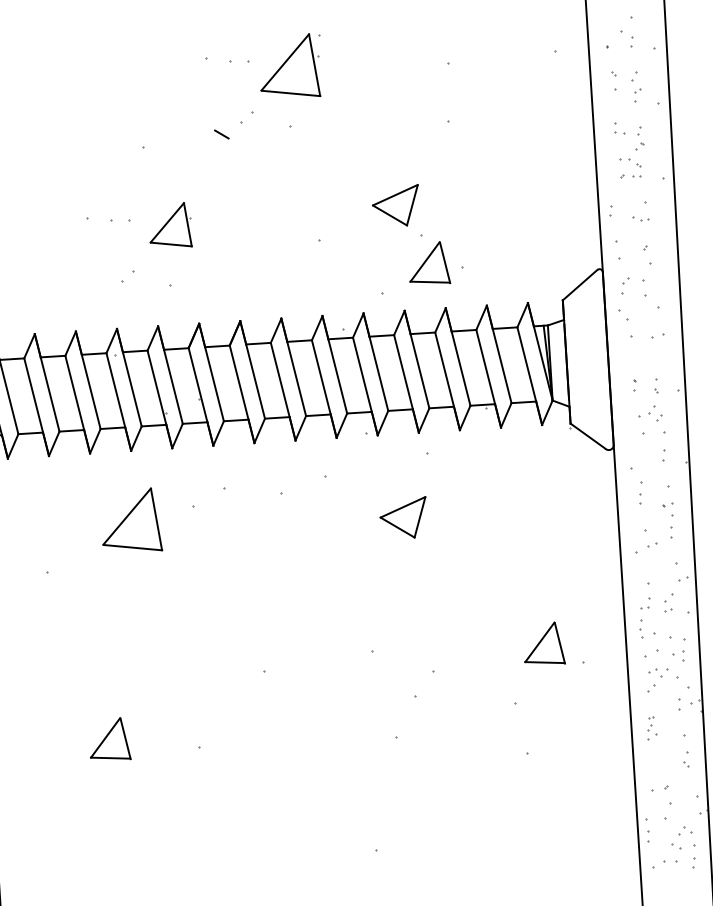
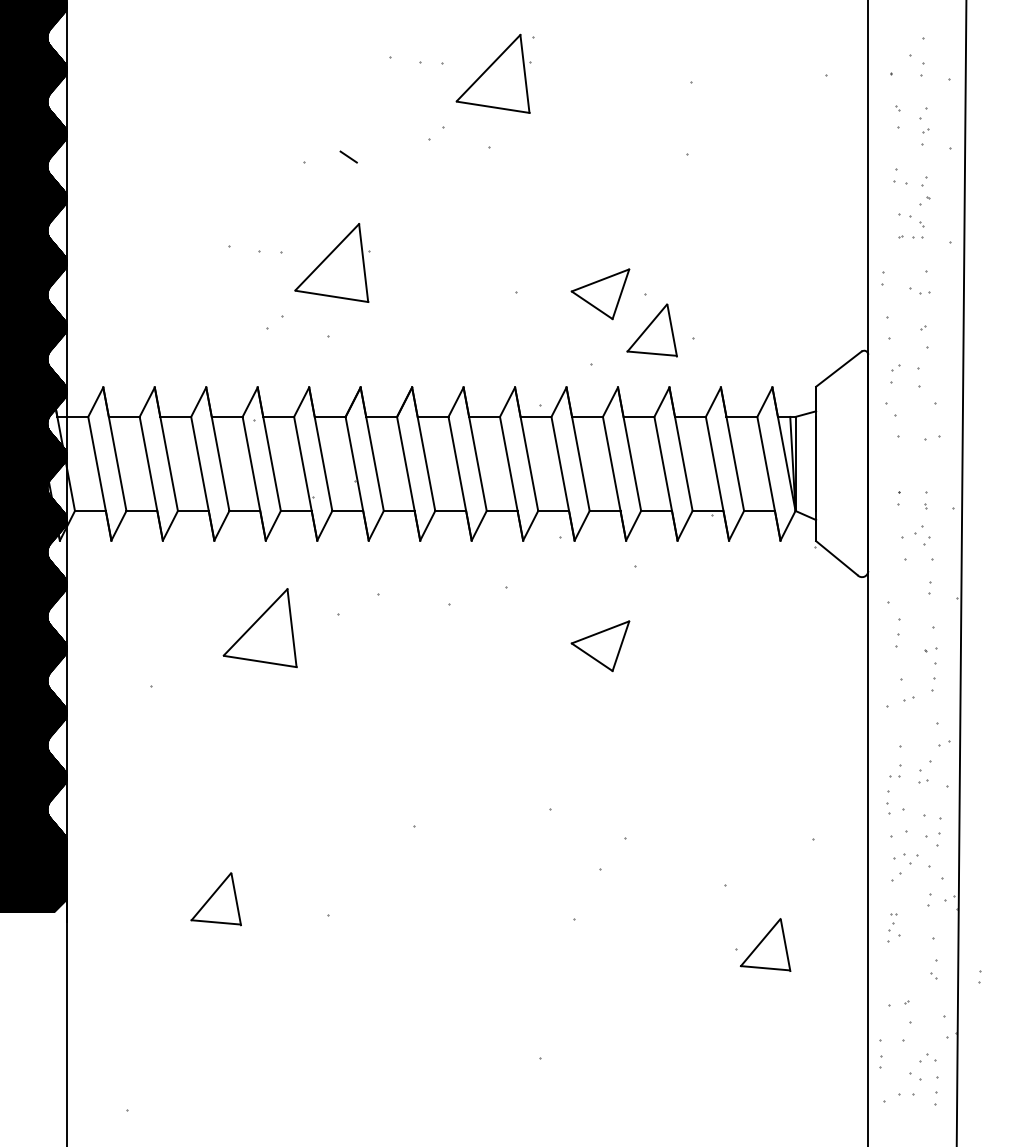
line: (221, 134) -> (348, 156), moved
part: (396, 206) -> (600, 294), moved
part: (170, 225) -> (332, 262), size x1.43
part: (543, 643) -> (765, 944), moved

